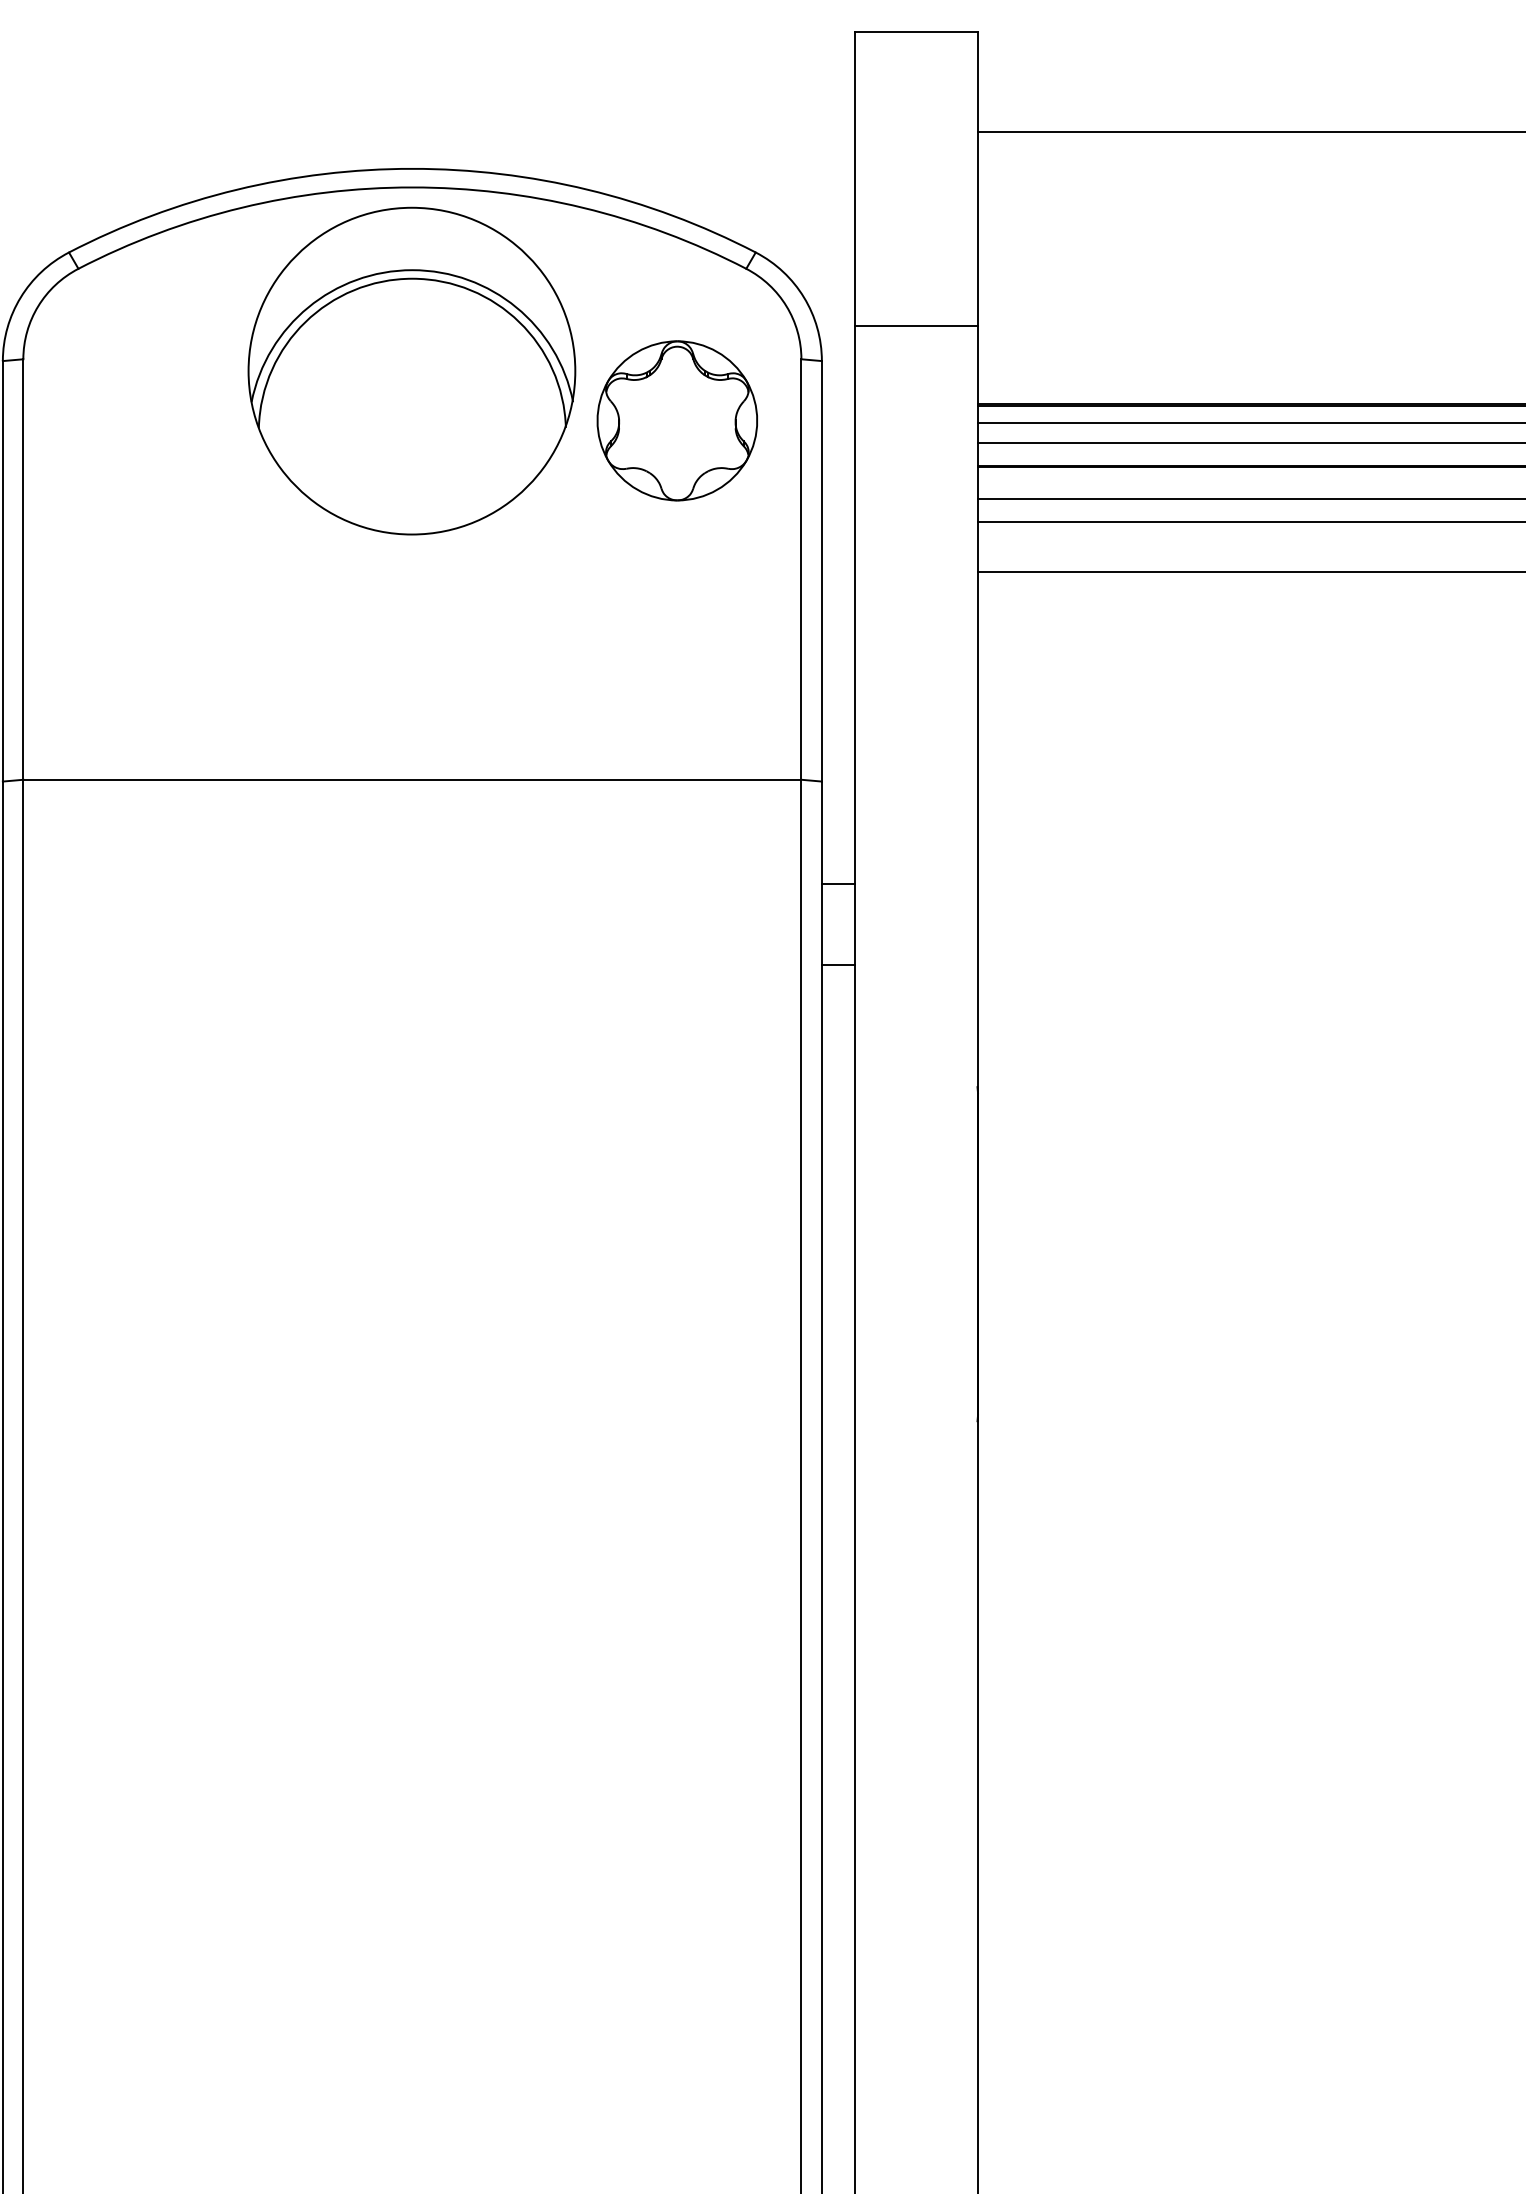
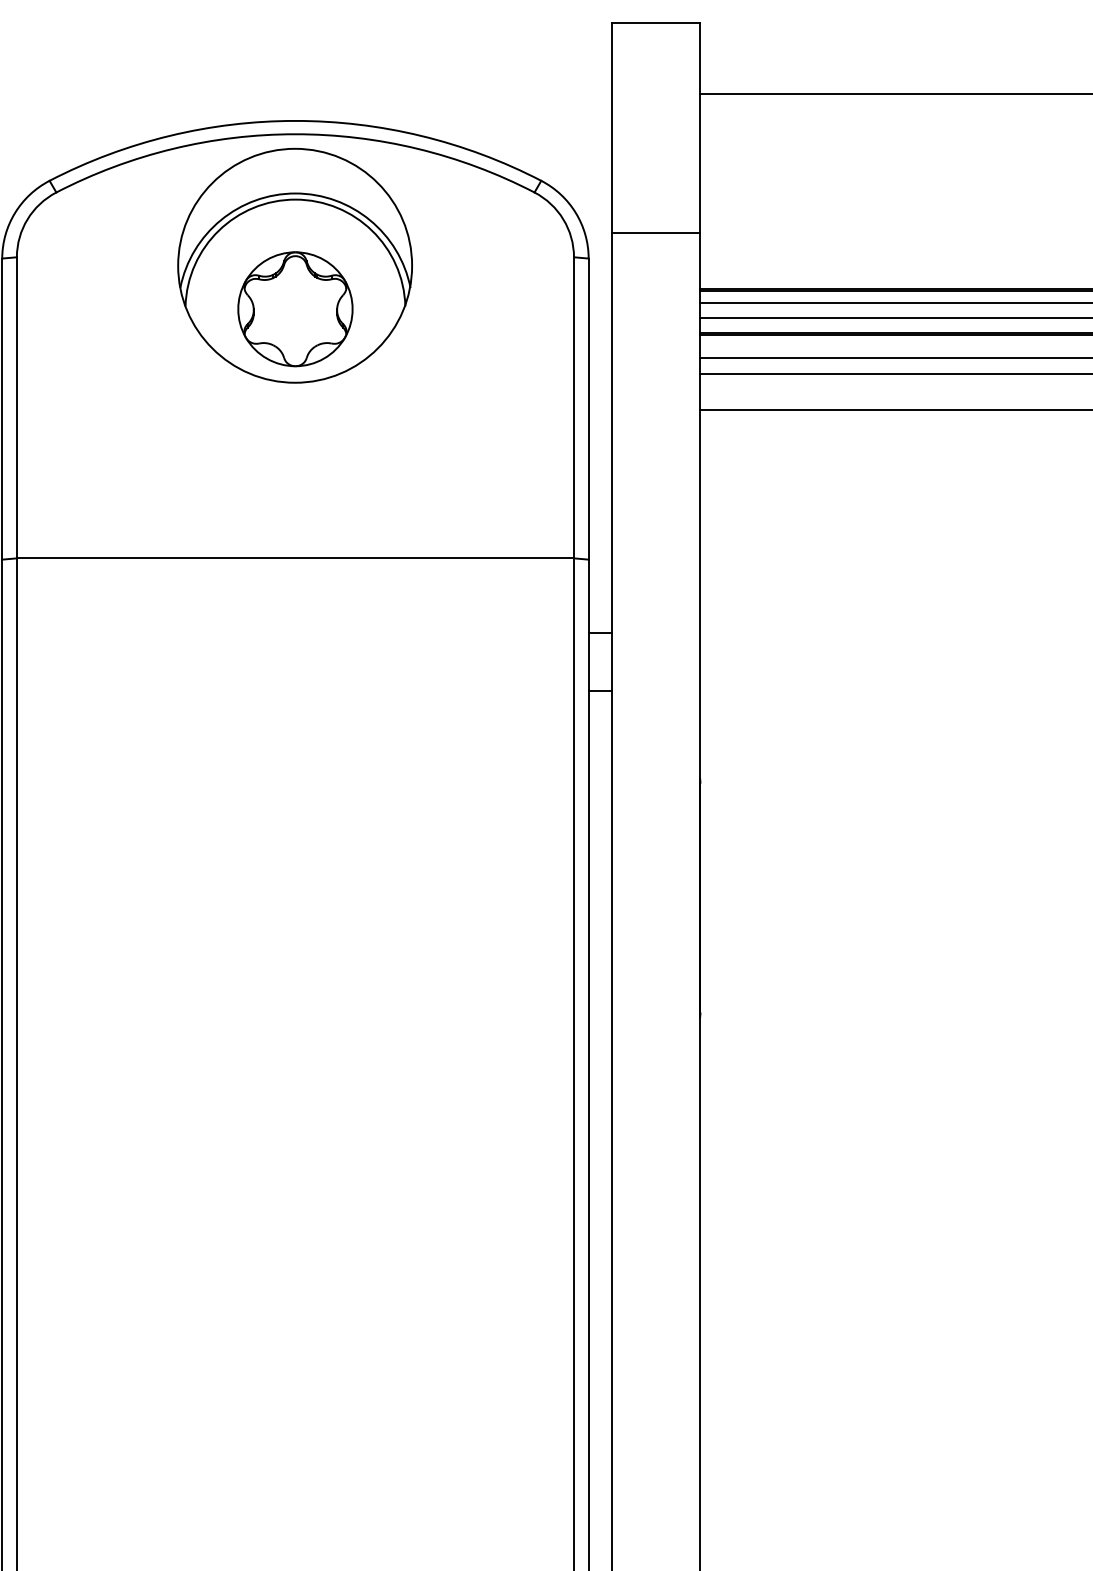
part: (676, 420) -> (294, 309), moved

